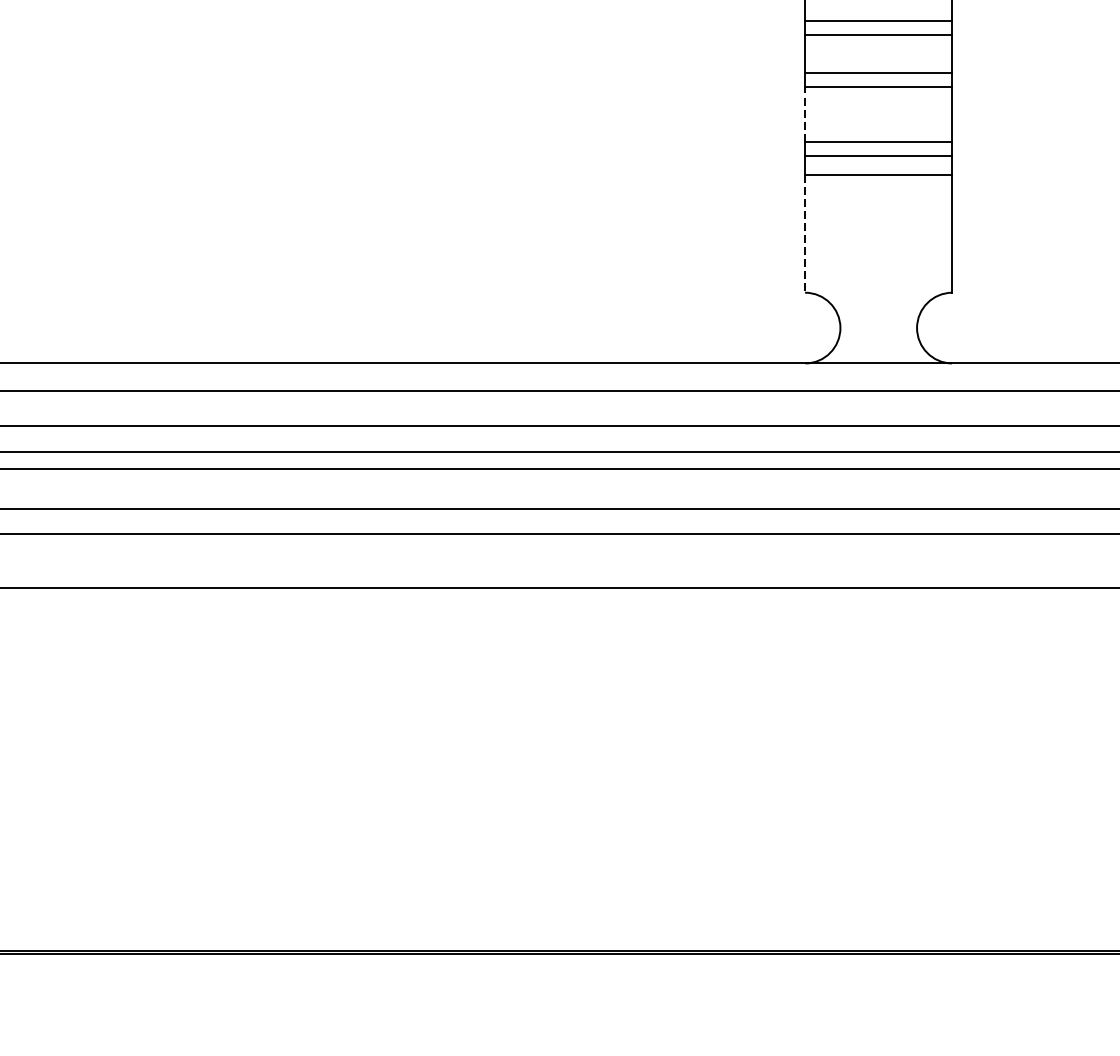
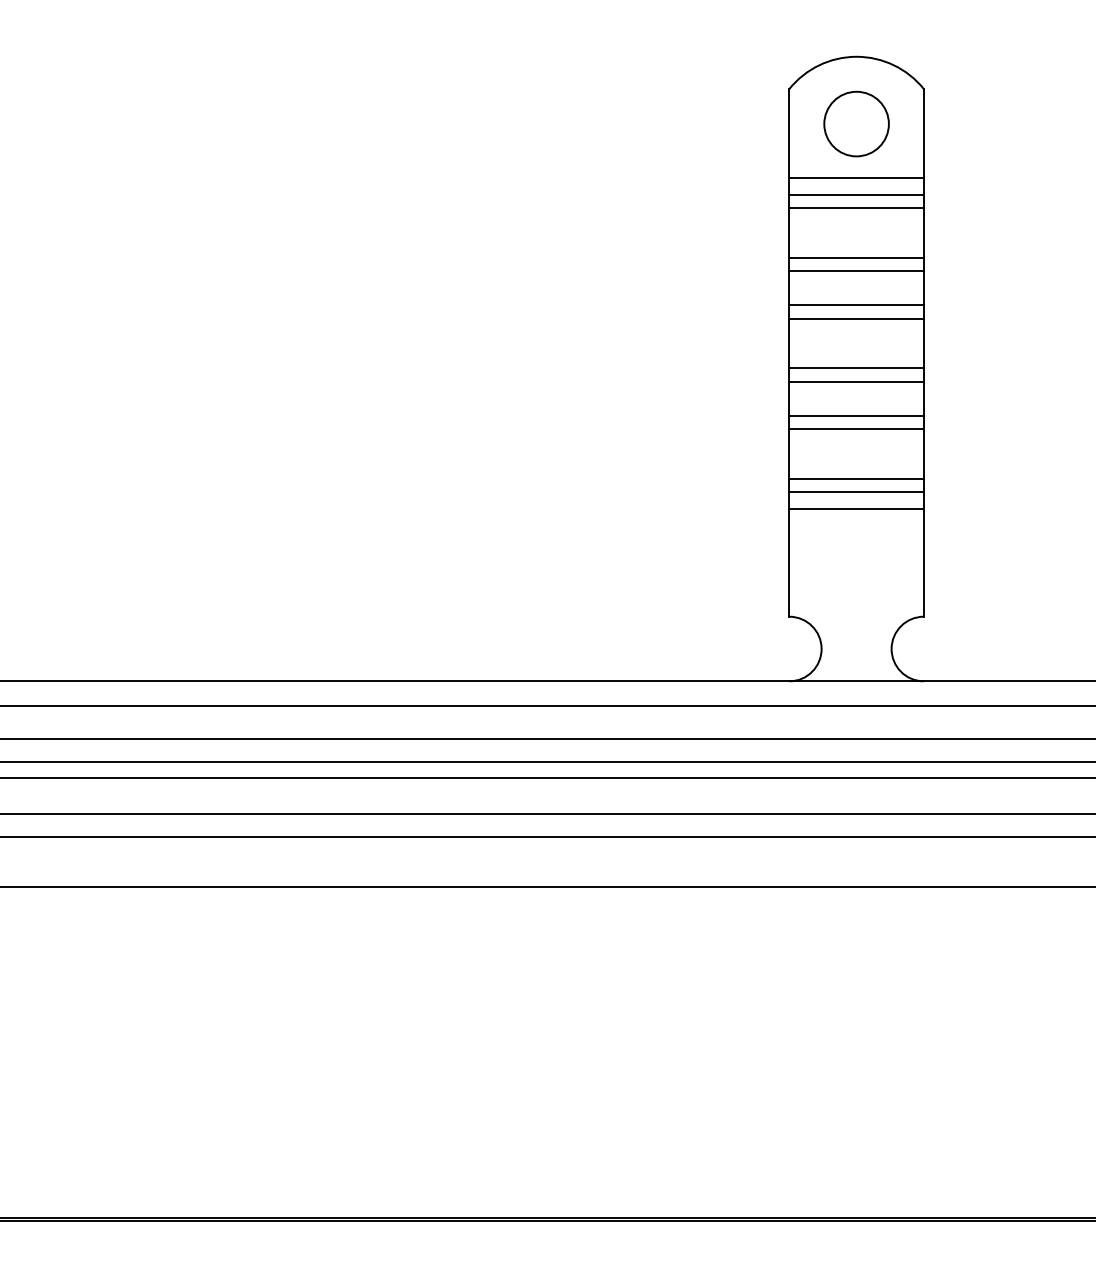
line: (805, 114) -> (789, 453), dashed -> solid
line: (805, 233) -> (789, 562), dashed -> solid

